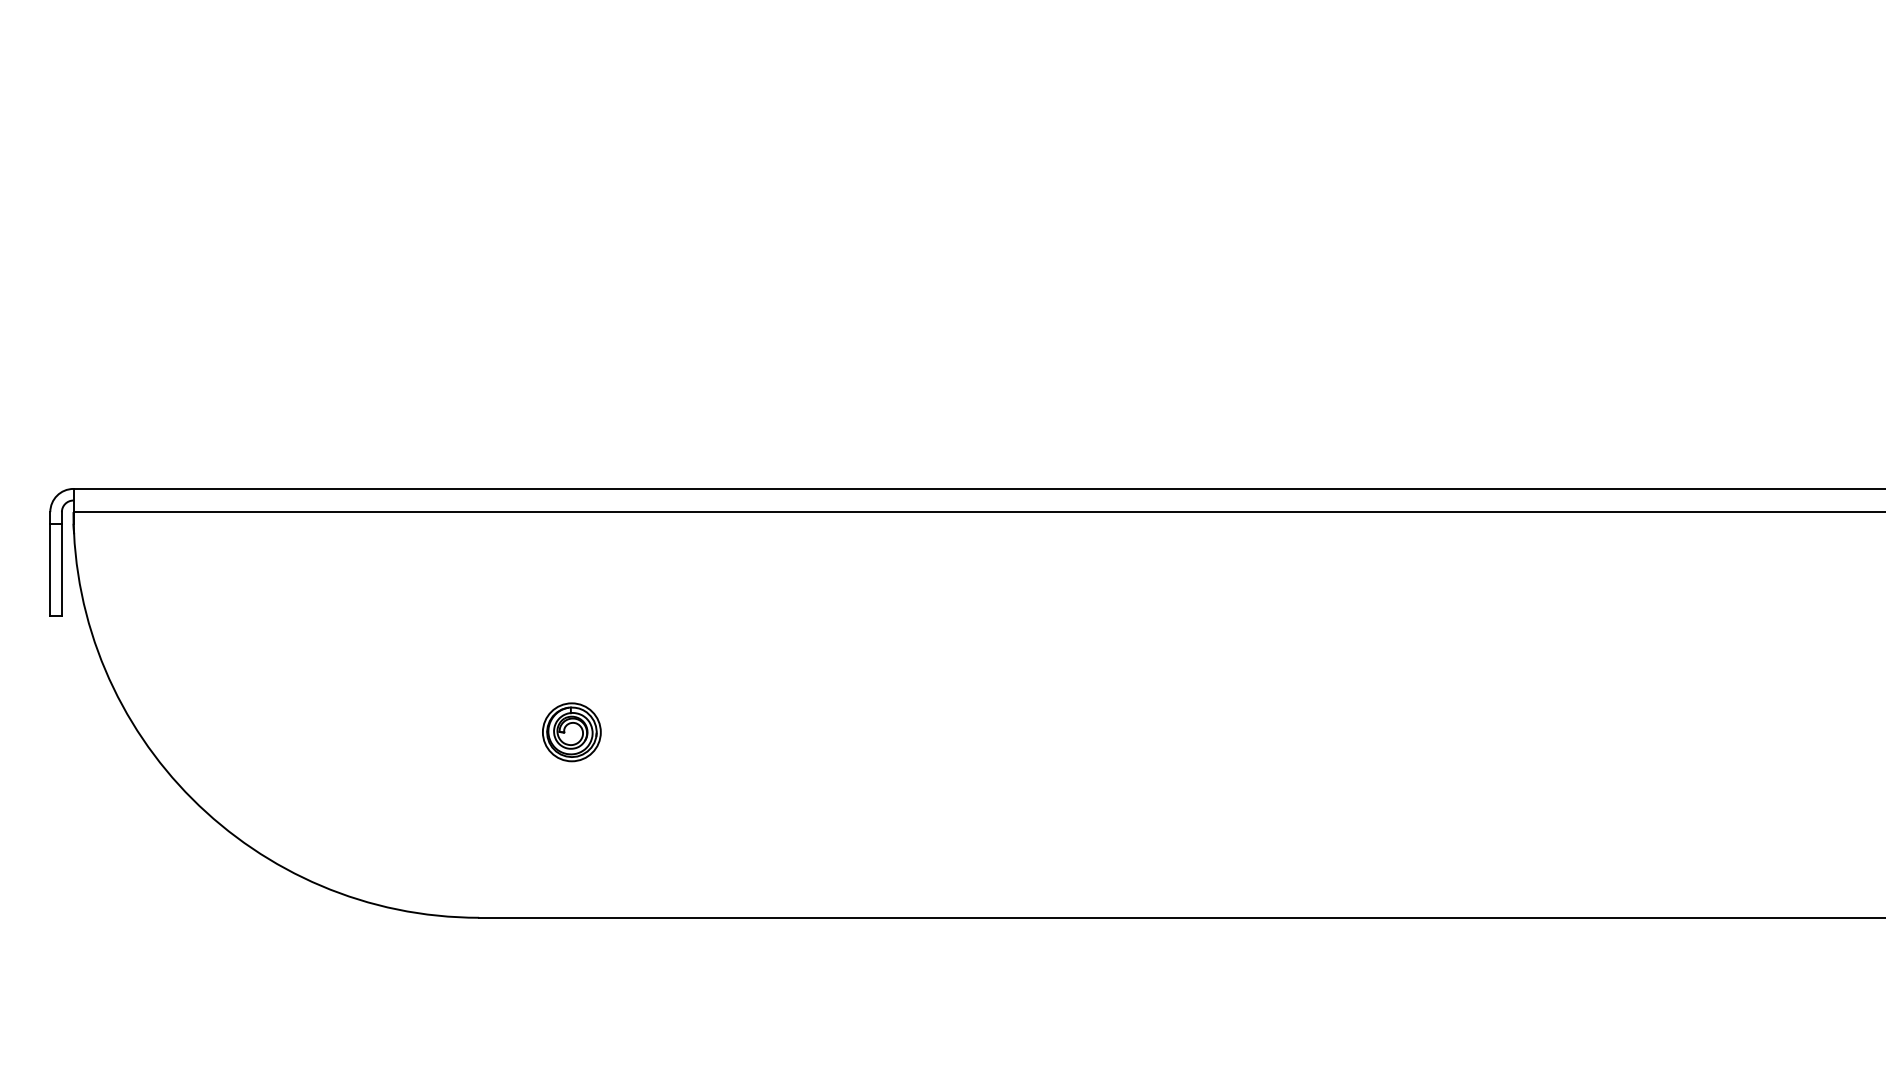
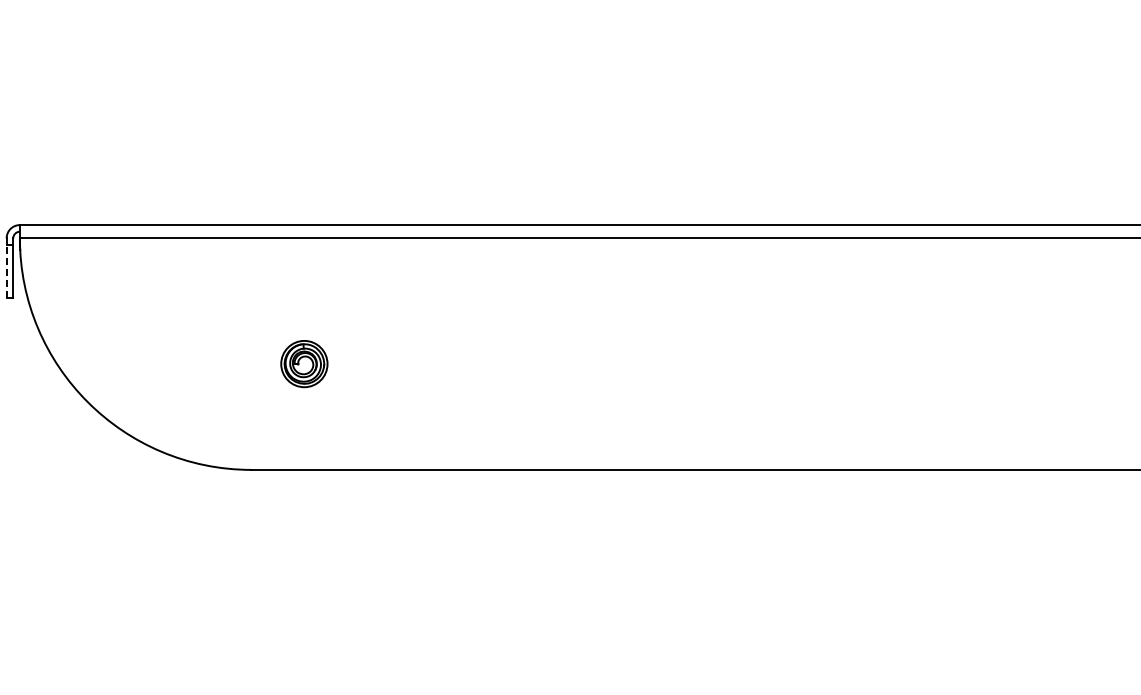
line: (50, 568) -> (6, 270), solid -> dashed
part: (572, 731) -> (304, 363), size x1.4

